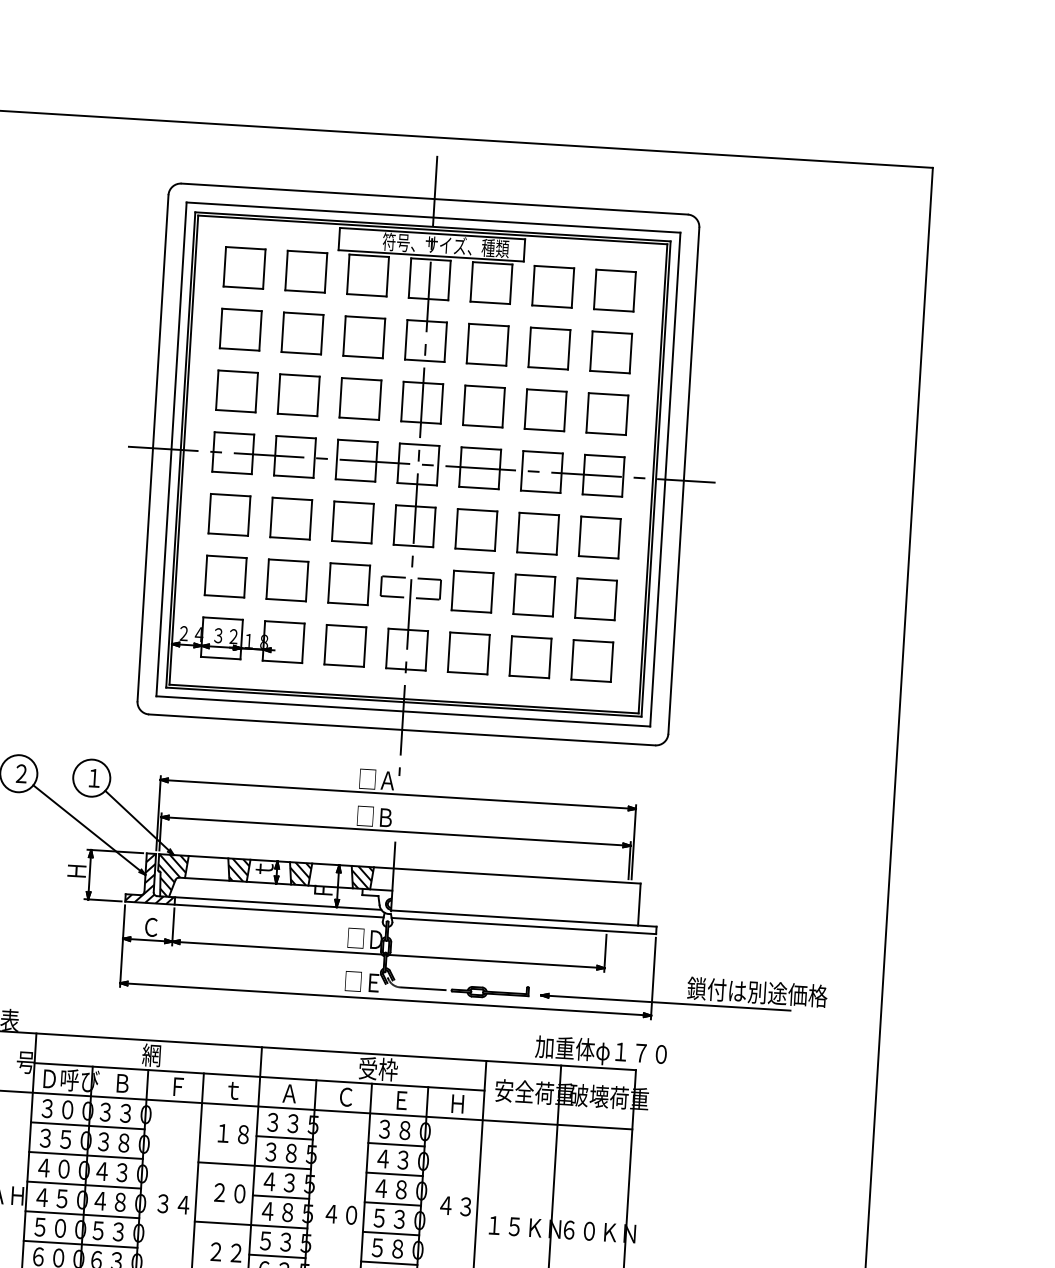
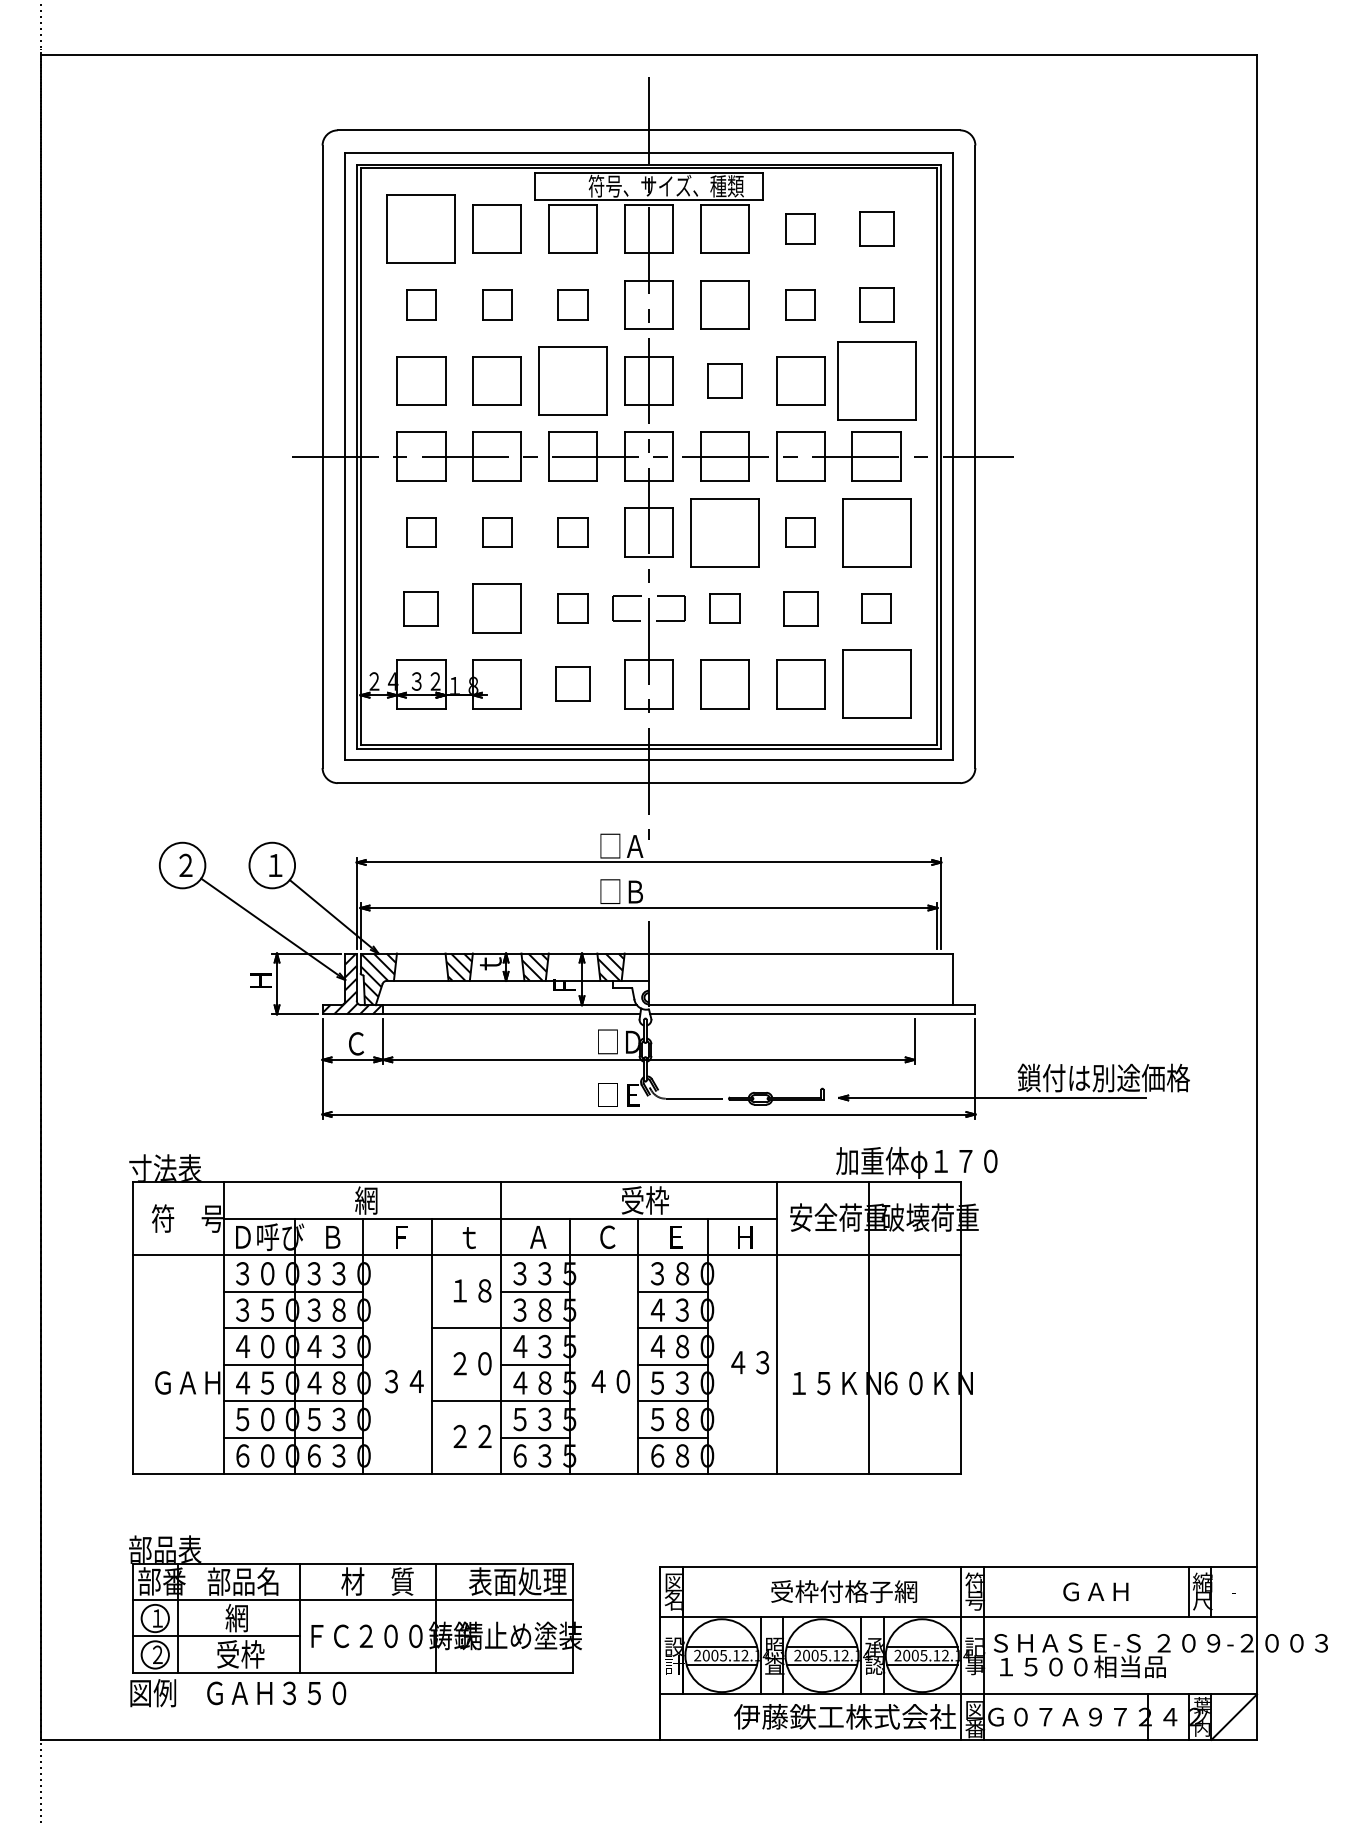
part: (244, 267) -> (421, 228), size x1.4
part: (552, 286) -> (800, 228), size x0.6
part: (614, 290) -> (876, 228), size x0.7
part: (241, 329) -> (421, 304), size x0.6
part: (302, 333) -> (496, 304), size x0.6
part: (363, 336) -> (572, 304), size x0.6
part: (549, 348) -> (800, 304), size x0.6
part: (611, 352) -> (876, 304), size x0.7
part: (360, 398) -> (572, 380), size x1.4
part: (483, 406) -> (724, 380), size x0.7
part: (607, 413) -> (876, 380), size x1.6
part: (229, 514) -> (421, 532), size x0.6
part: (290, 518) -> (496, 532), size x0.6
part: (352, 522) -> (572, 532), size x0.6
part: (476, 529) -> (724, 532), size x1.4
part: (537, 533) -> (800, 532), size x0.6
part: (599, 537) -> (876, 532), size x1.4
part: (225, 576) -> (421, 608), size x0.7
part: (348, 584) -> (572, 608), size x0.6
part: (472, 591) -> (724, 608), size x0.6
part: (534, 595) -> (800, 608), size x0.7
part: (595, 599) -> (876, 608), size x0.6
part: (344, 645) -> (572, 684), size x0.7
part: (592, 661) -> (876, 684), size x1.4

